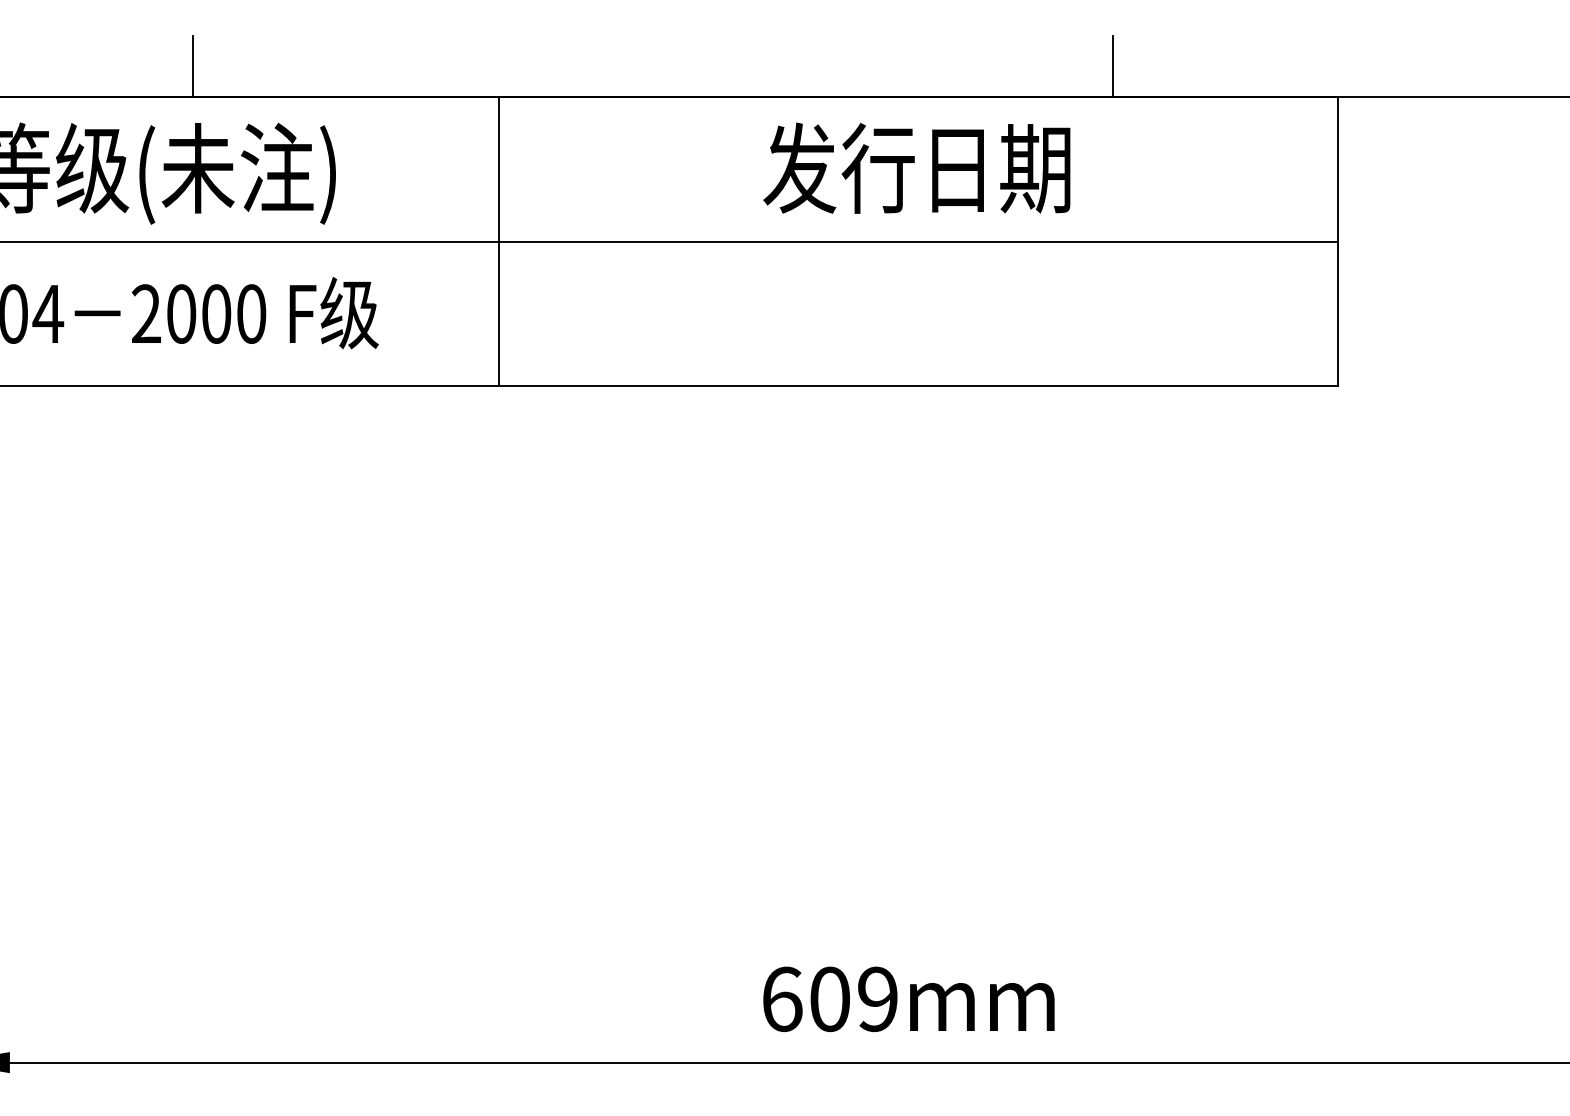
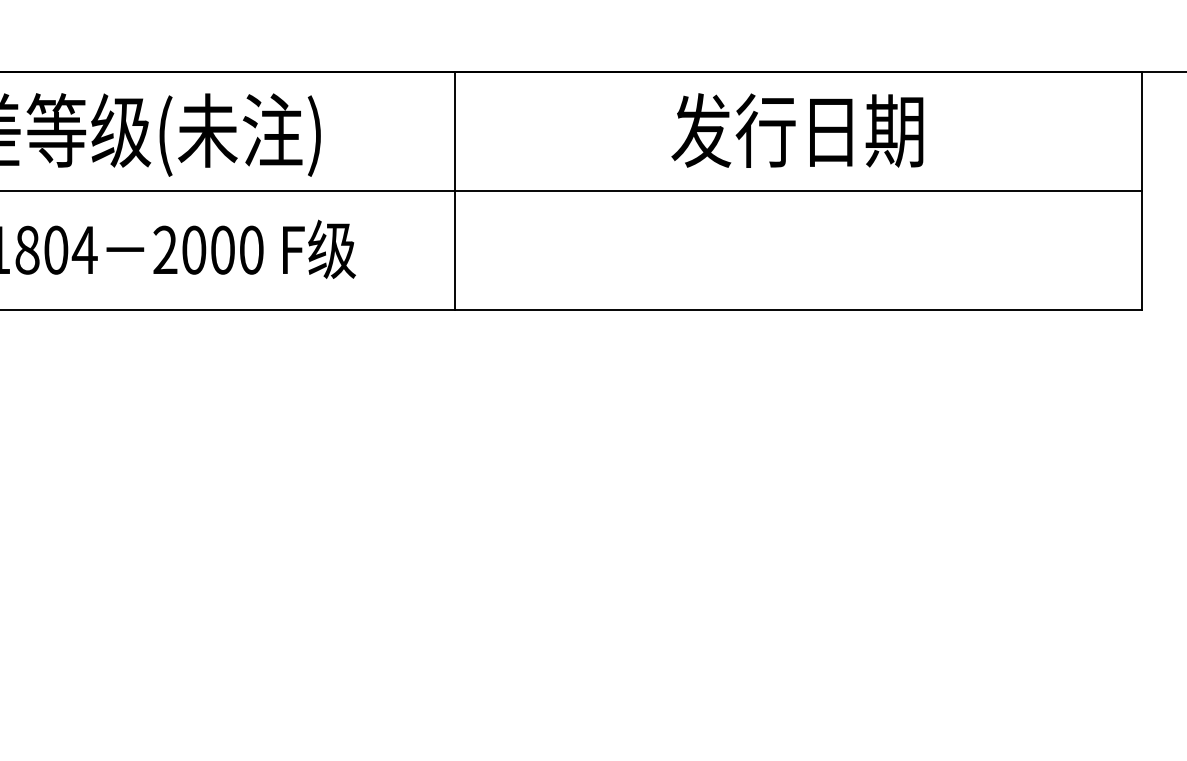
line: (193, 66) -> (203, 47), removed
line: (1112, 66) -> (957, 47), removed

